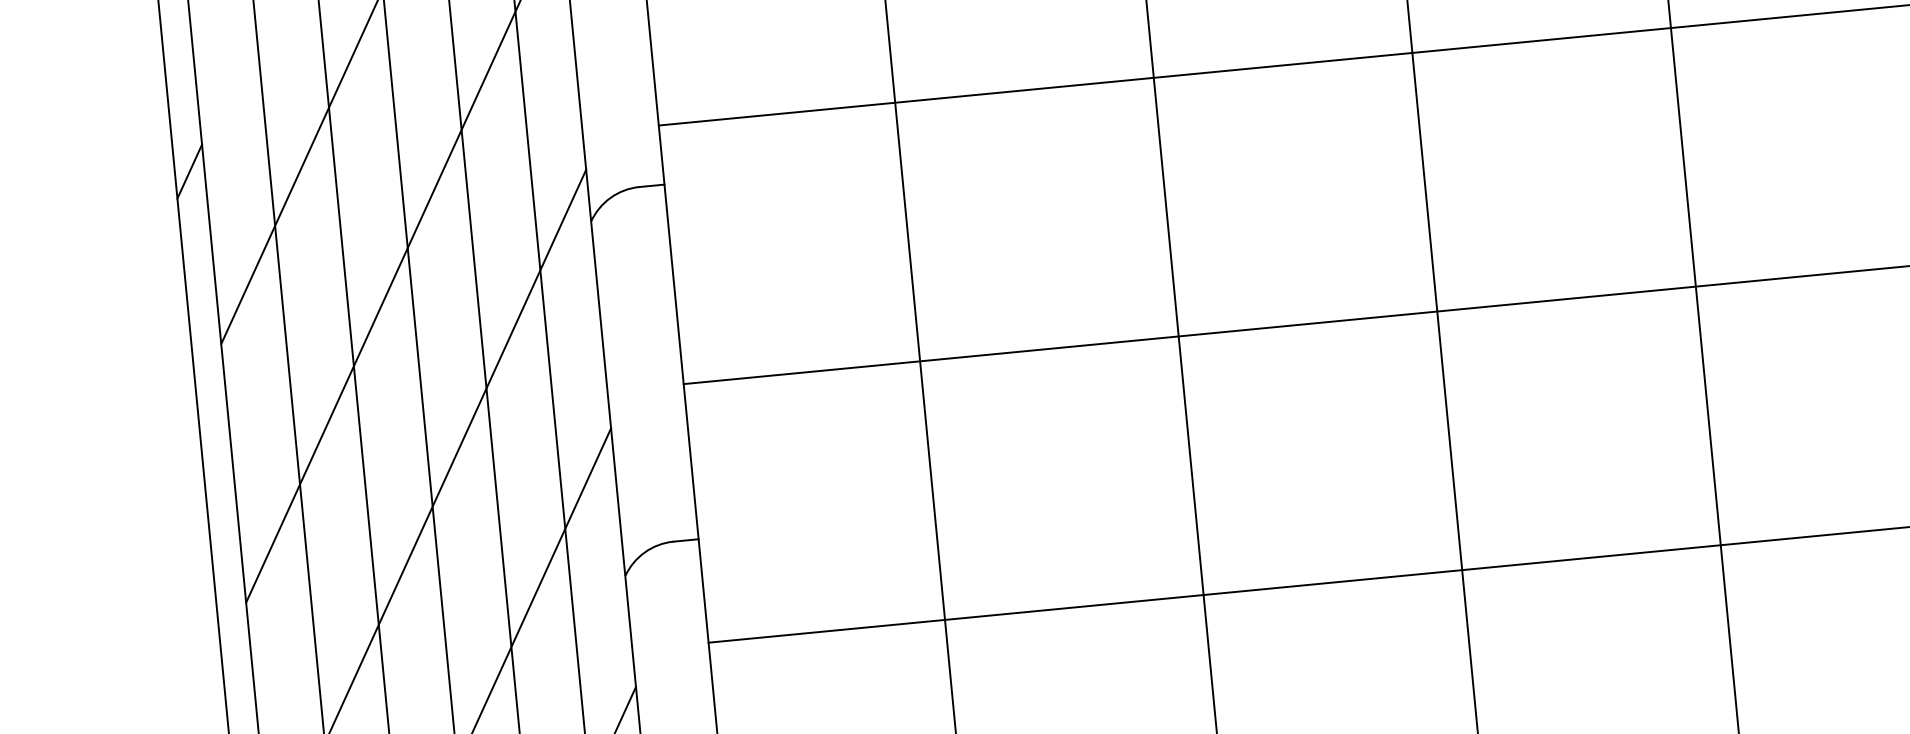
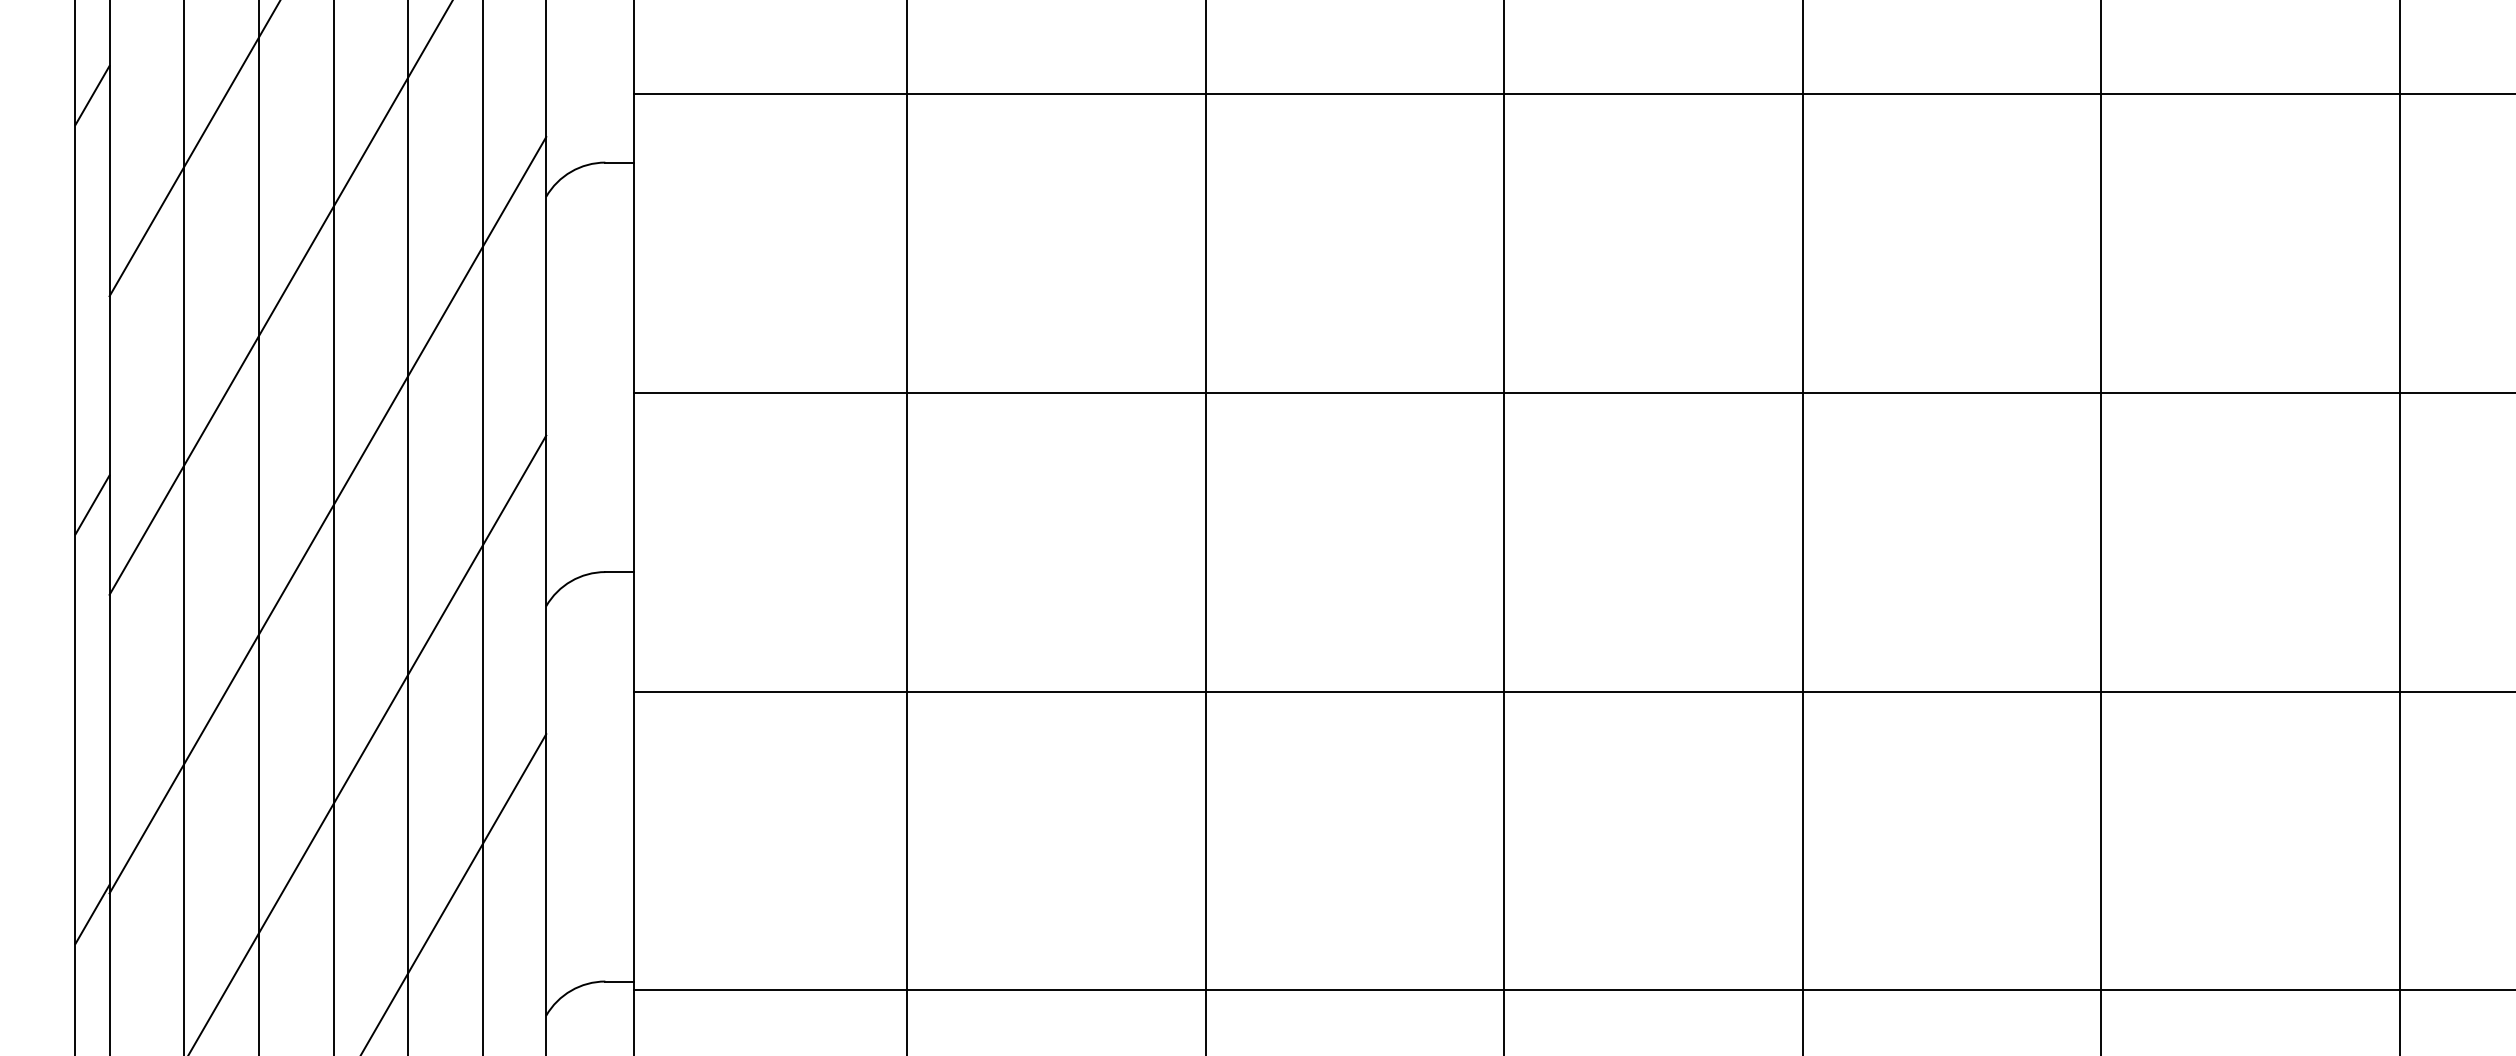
line: (223, 525) -> (92, 504), added

